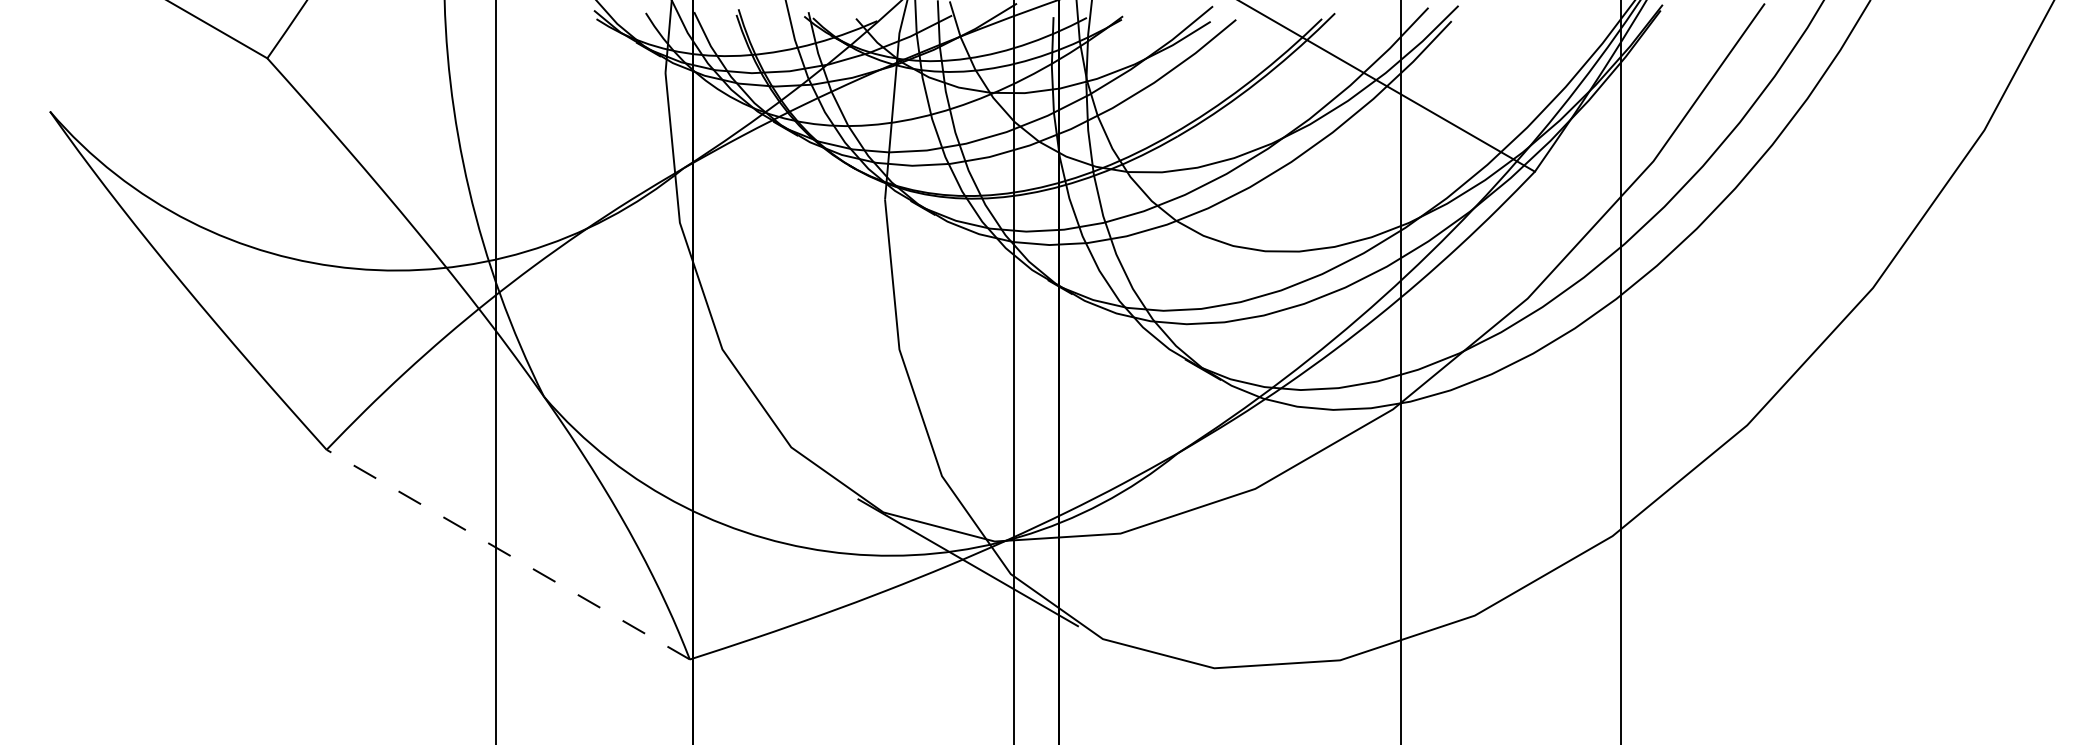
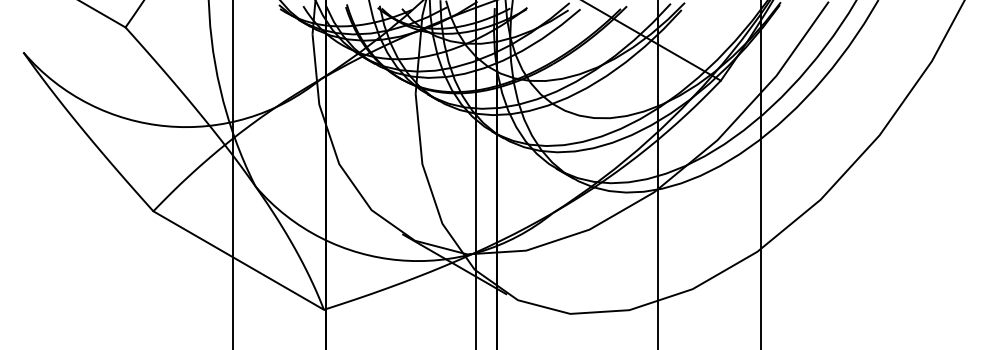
line: (507, 554) -> (238, 260), dashed -> solid

